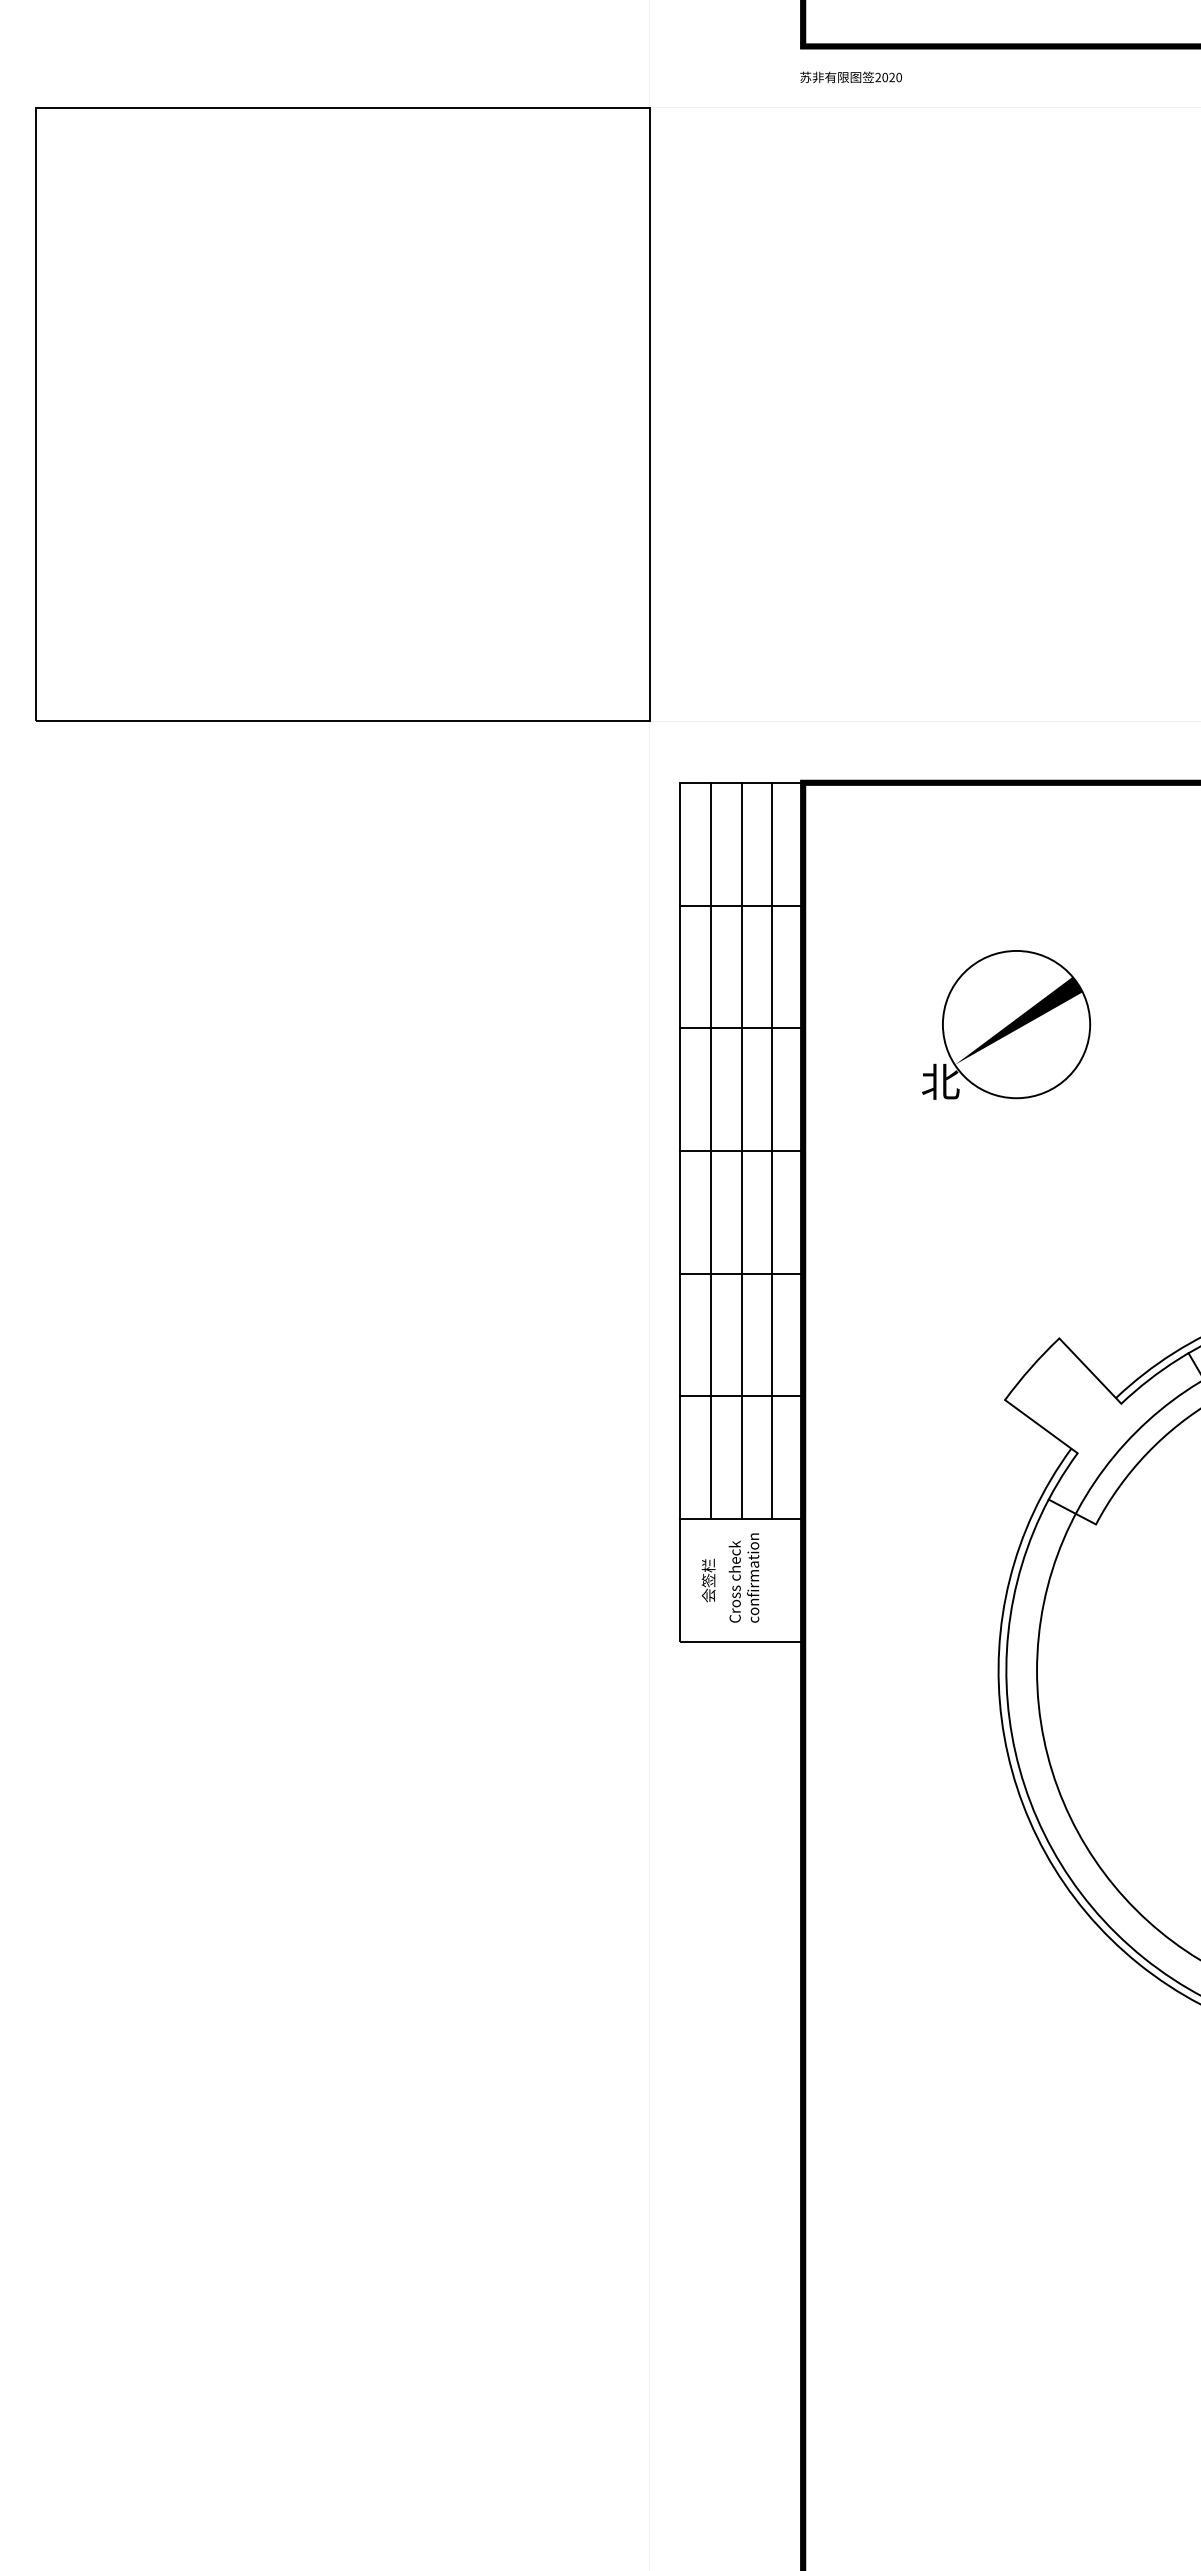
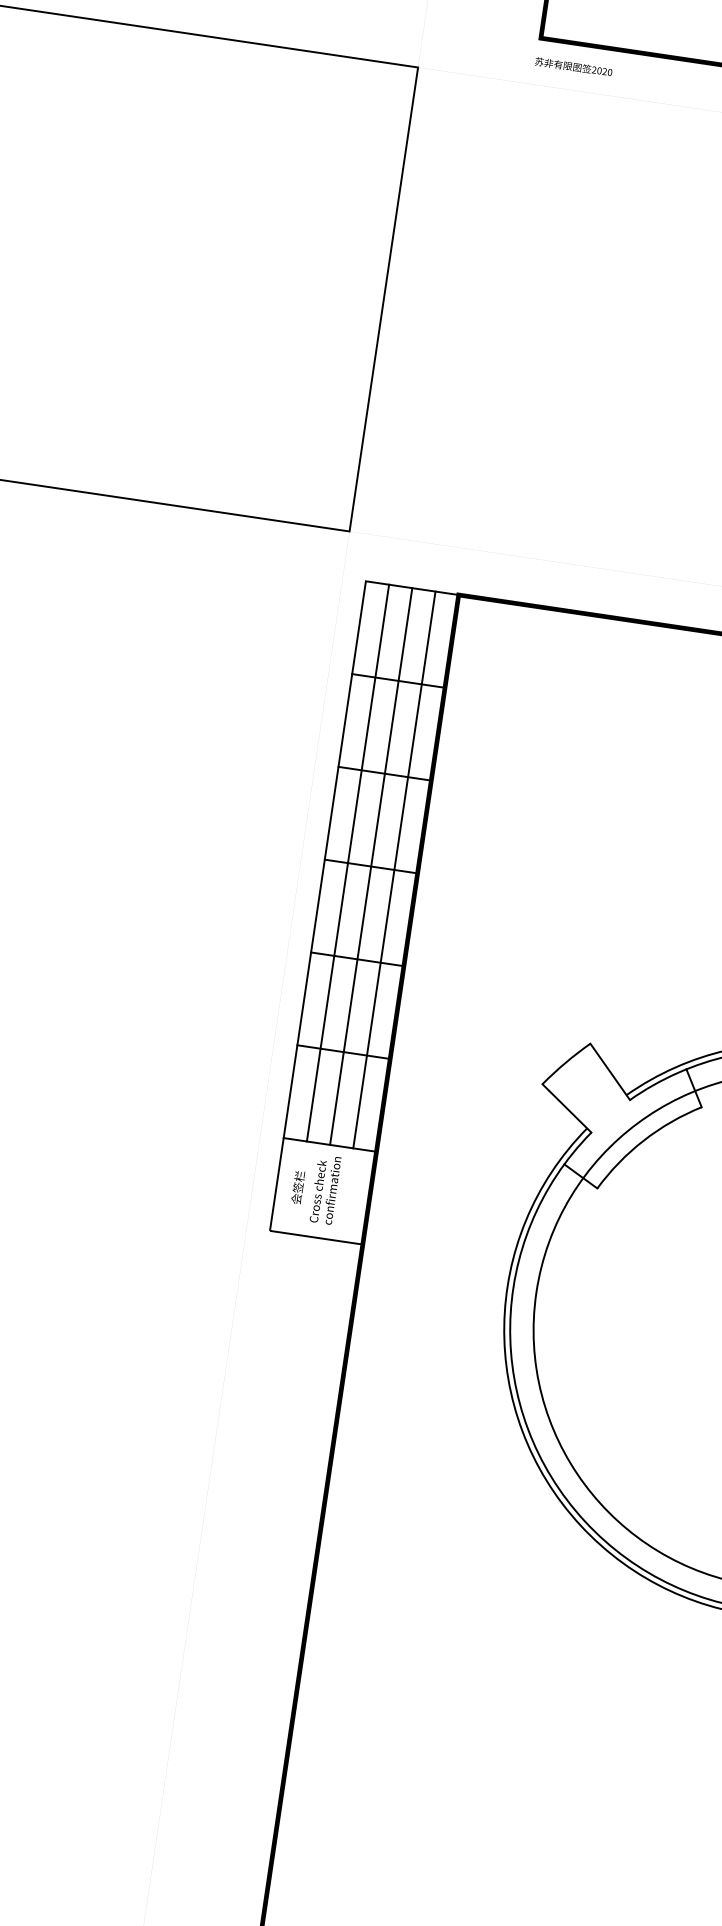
part: (1006, 1024) -> (585, 800), removed

